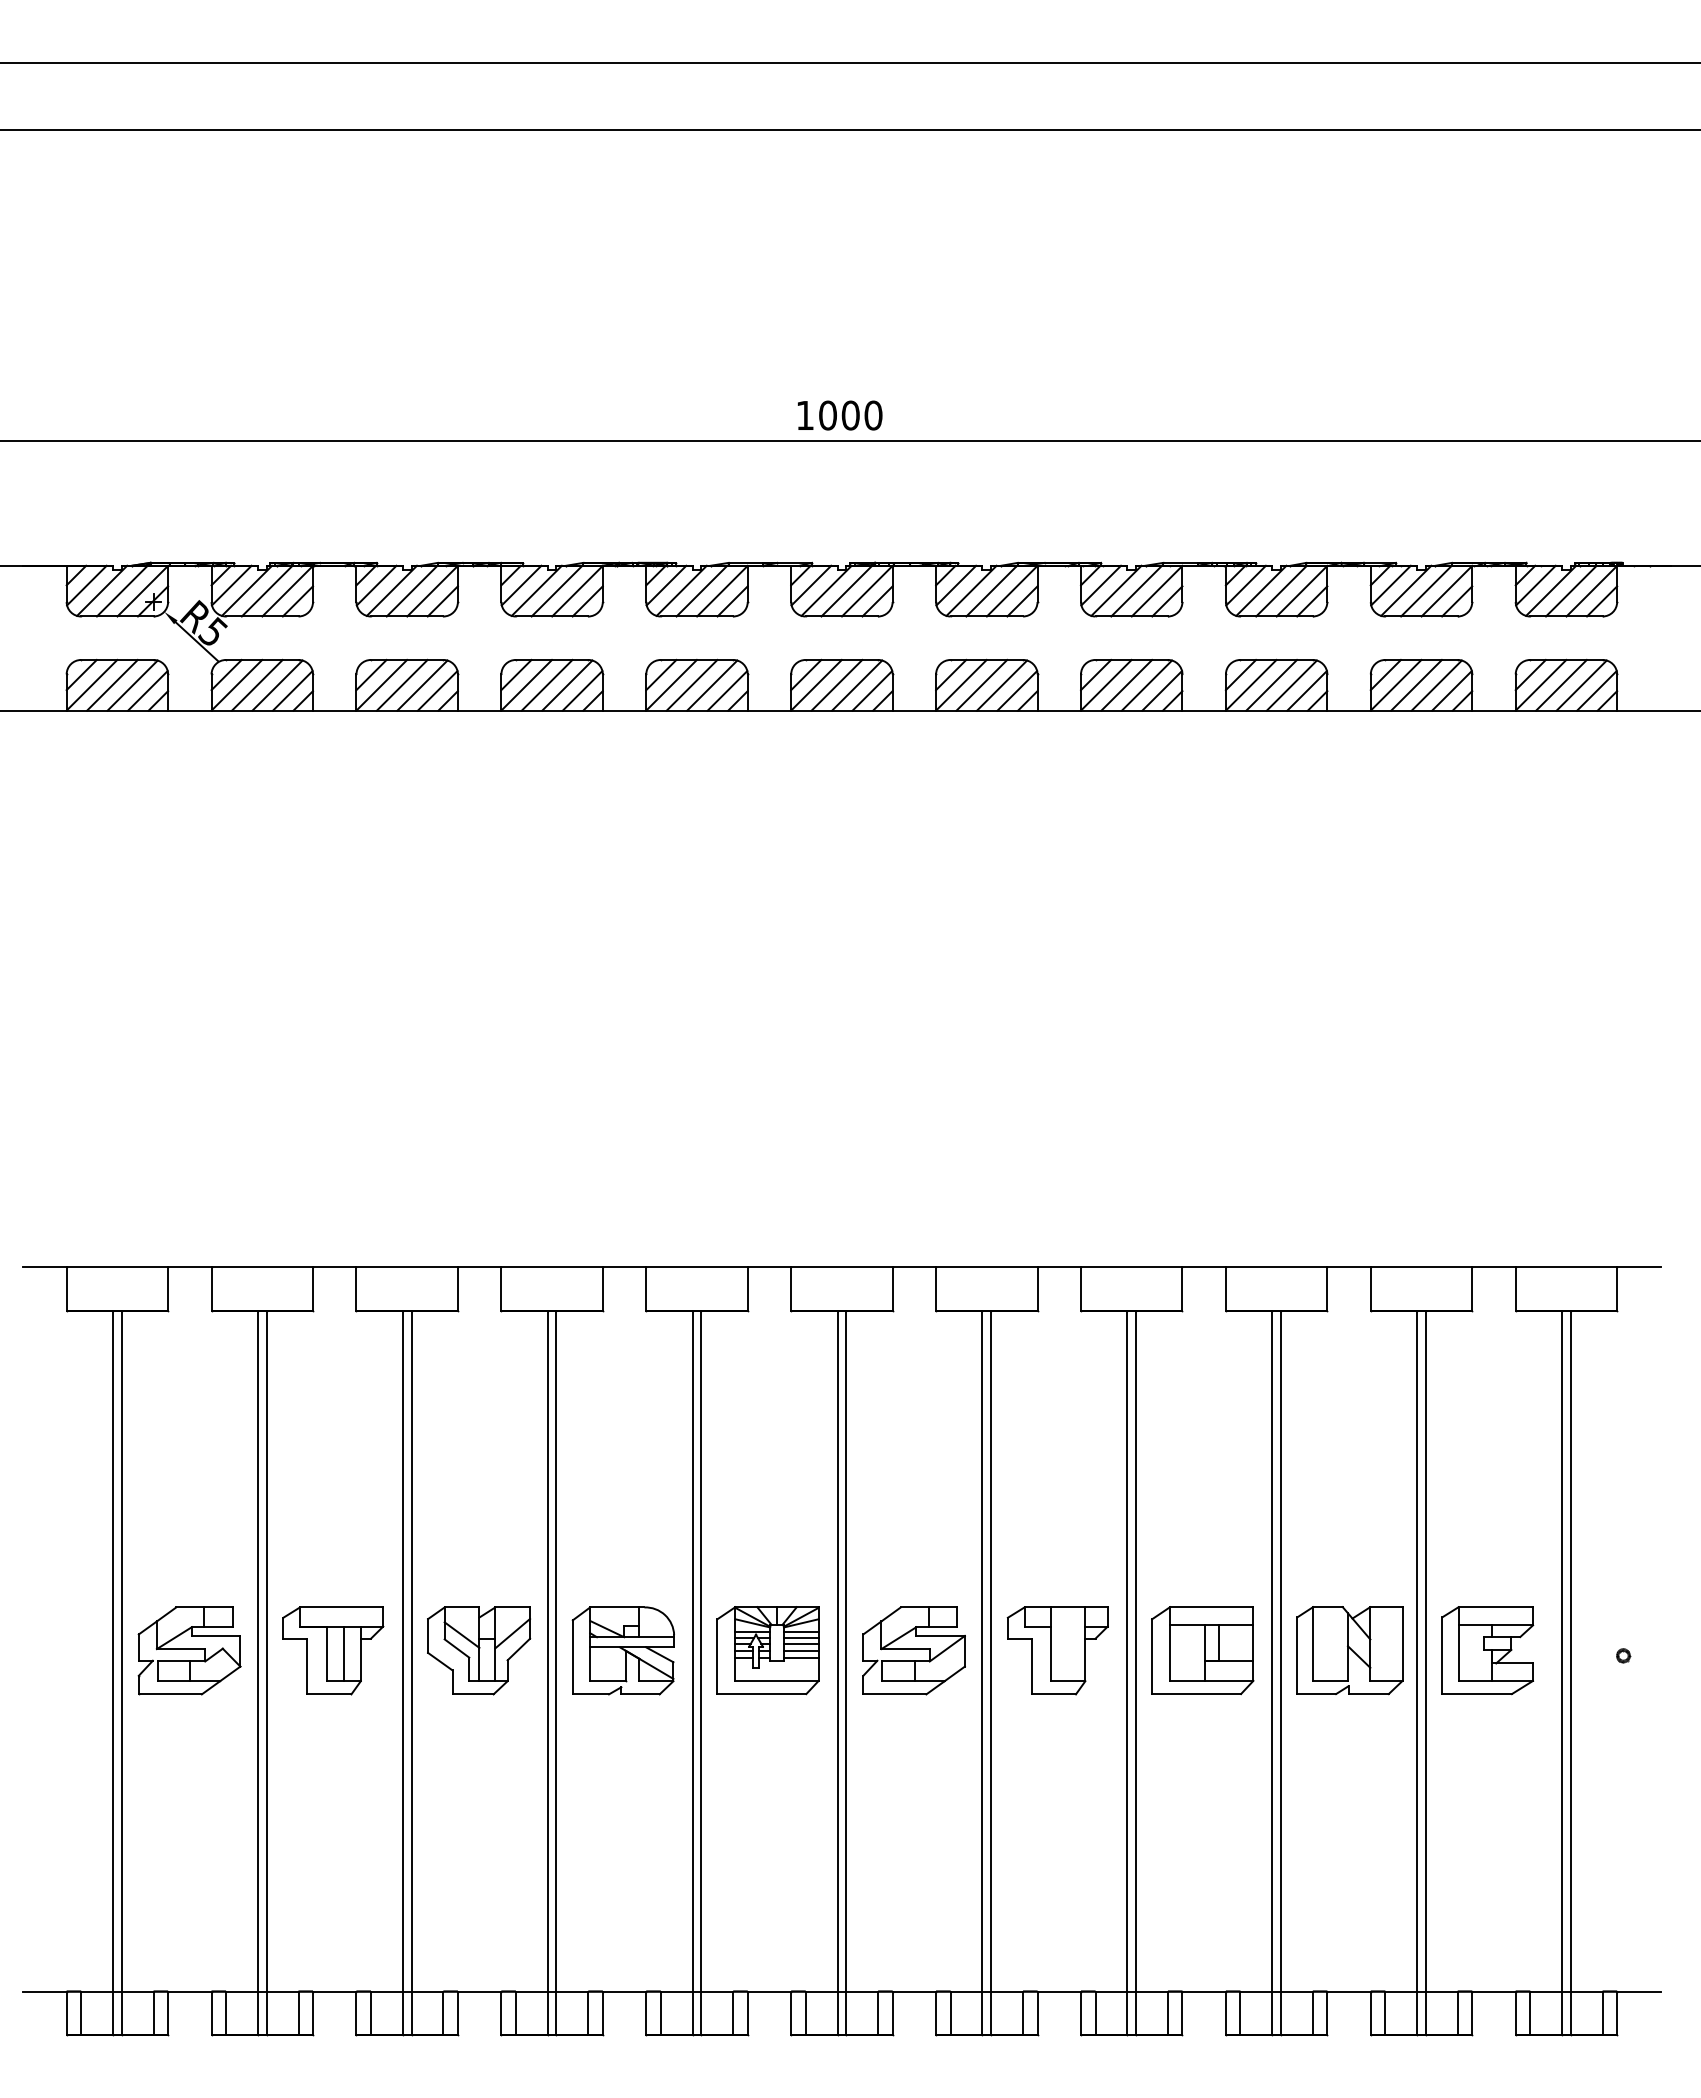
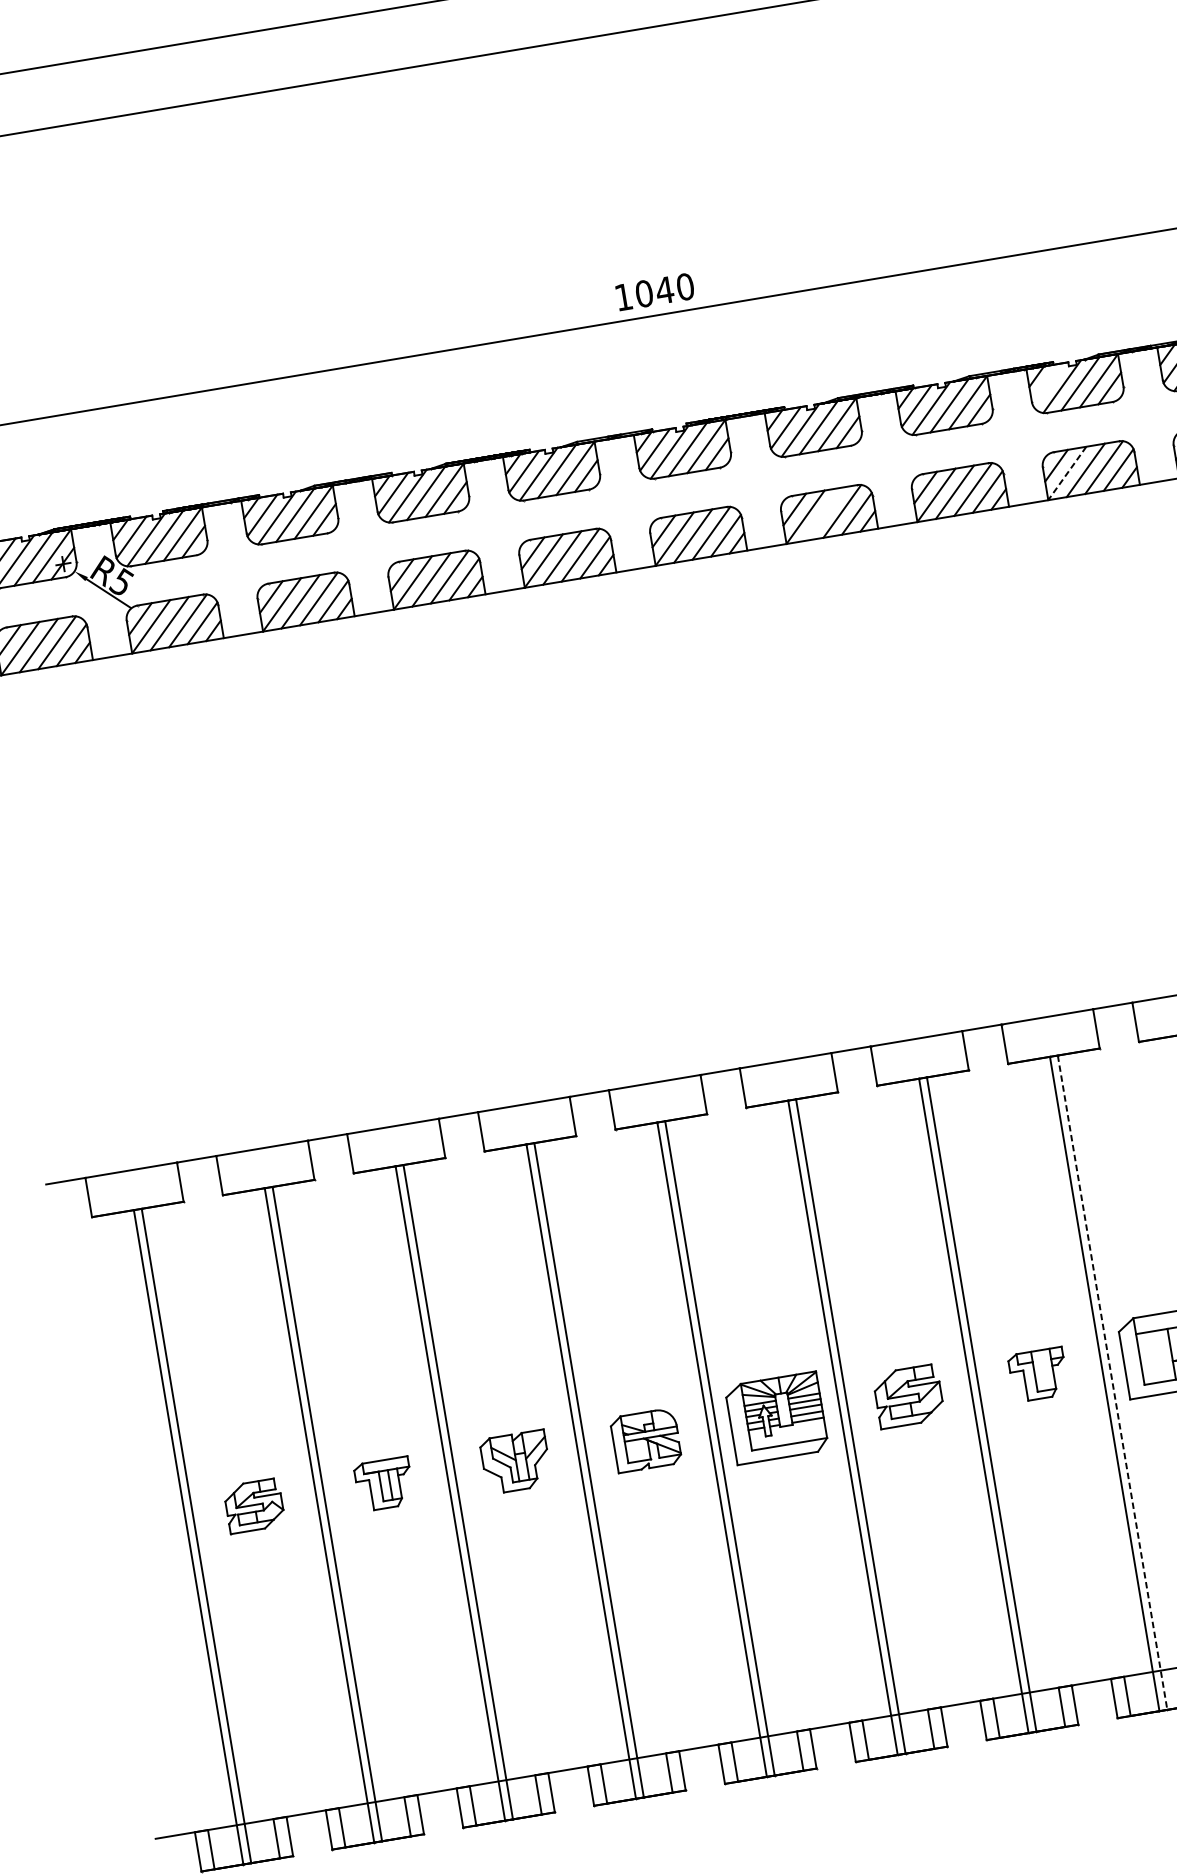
text: (850, 415) -> (664, 290), 1000 -> 1040
line: (1245, 585) -> (1047, 384), removed
line: (981, 684) -> (823, 513), removed
line: (1251, 685) -> (1067, 473), solid -> dashed
part: (189, 1650) -> (254, 1505), size x0.6
part: (333, 1650) -> (384, 1483), size x0.6
part: (479, 1650) -> (516, 1461), size x0.7
part: (622, 1650) -> (645, 1440), size x0.7
part: (913, 1650) -> (908, 1396), size x0.7
part: (1057, 1650) -> (1038, 1374), size x0.6
line: (1136, 1673) -> (1113, 1383), solid -> dashed

